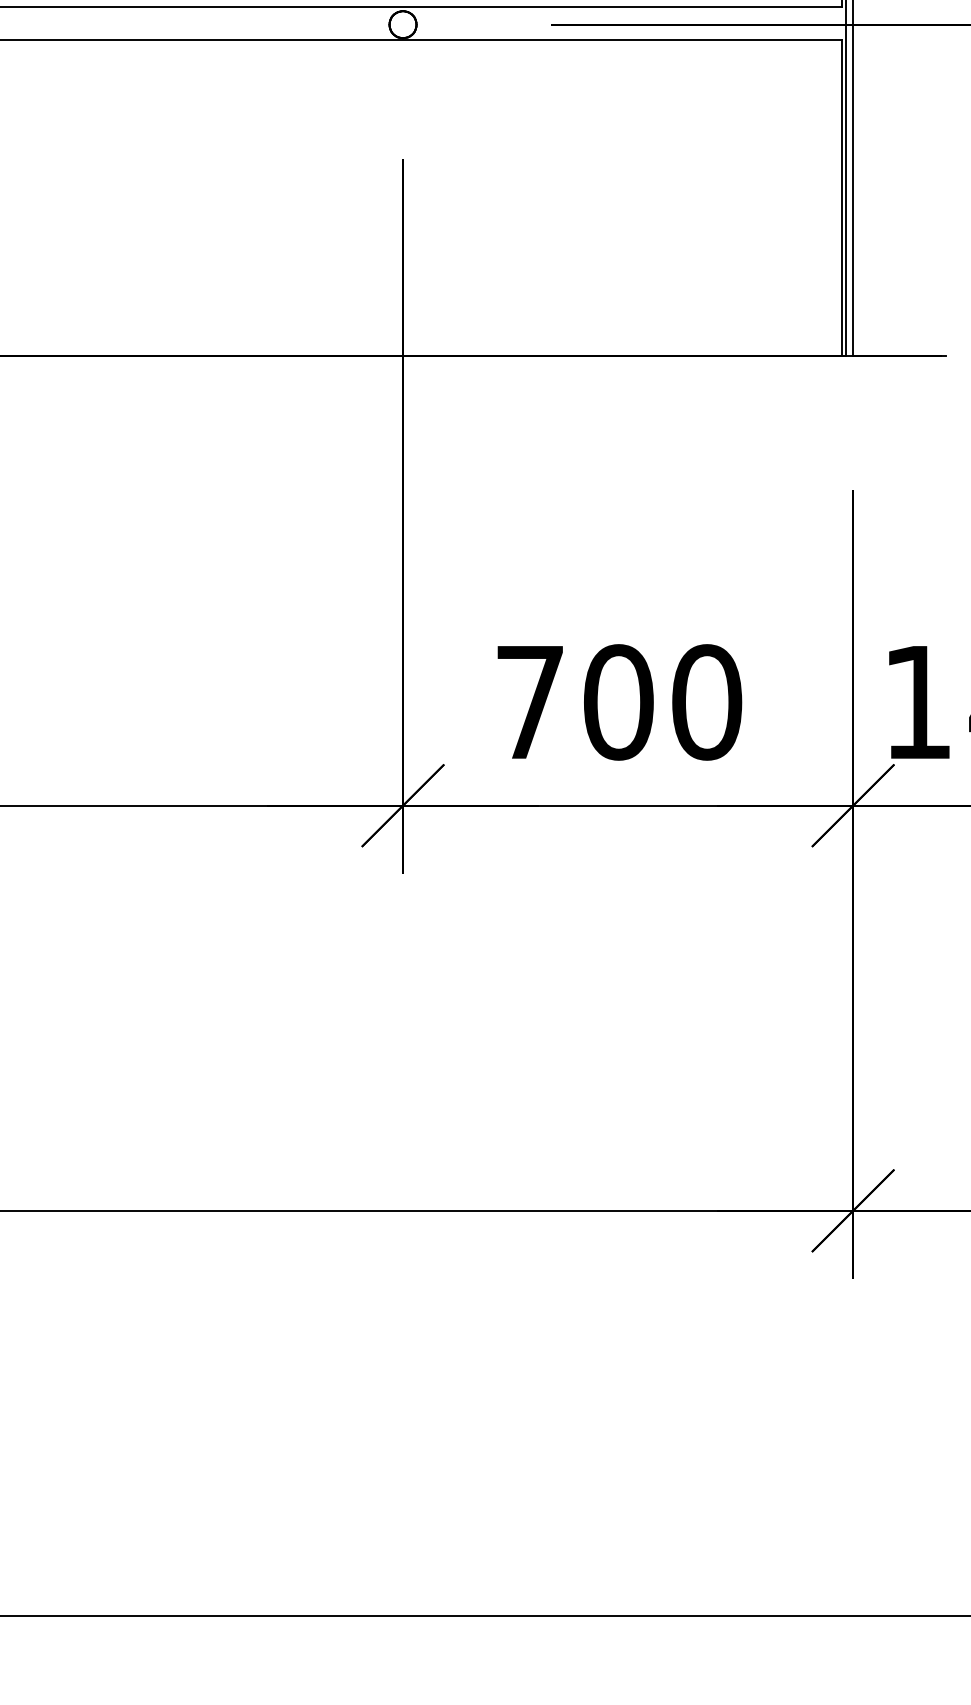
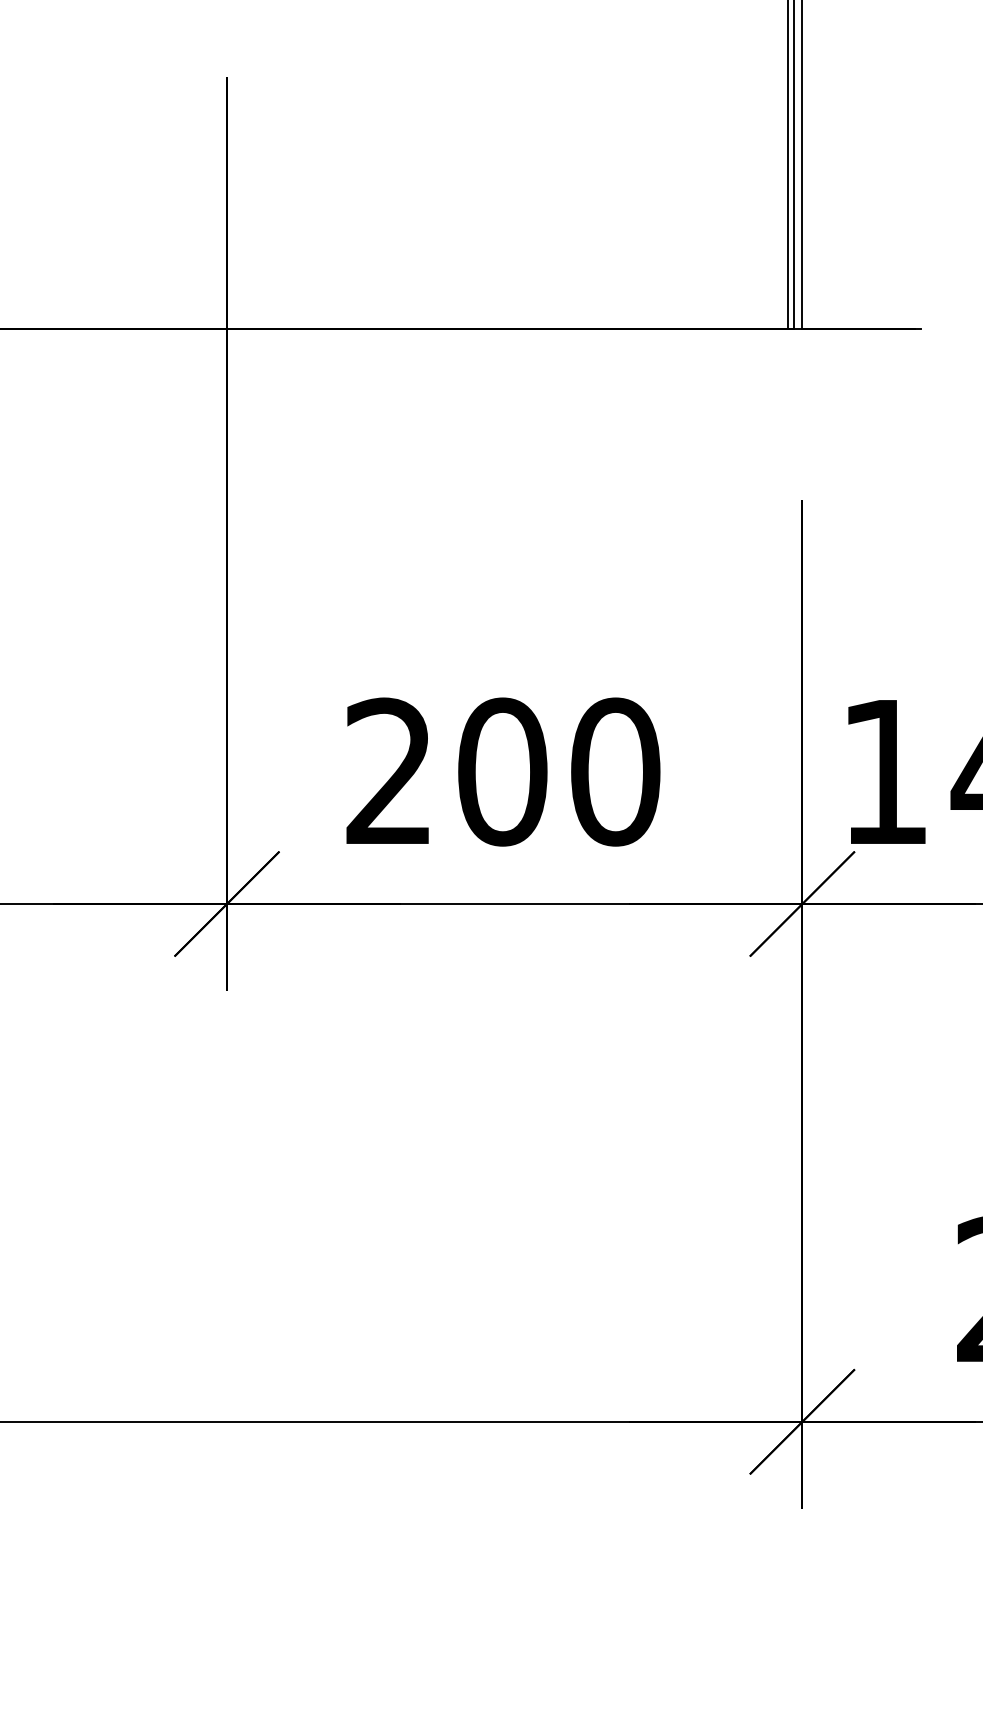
text: (529, 701) -> (388, 770), 700 -> 200

